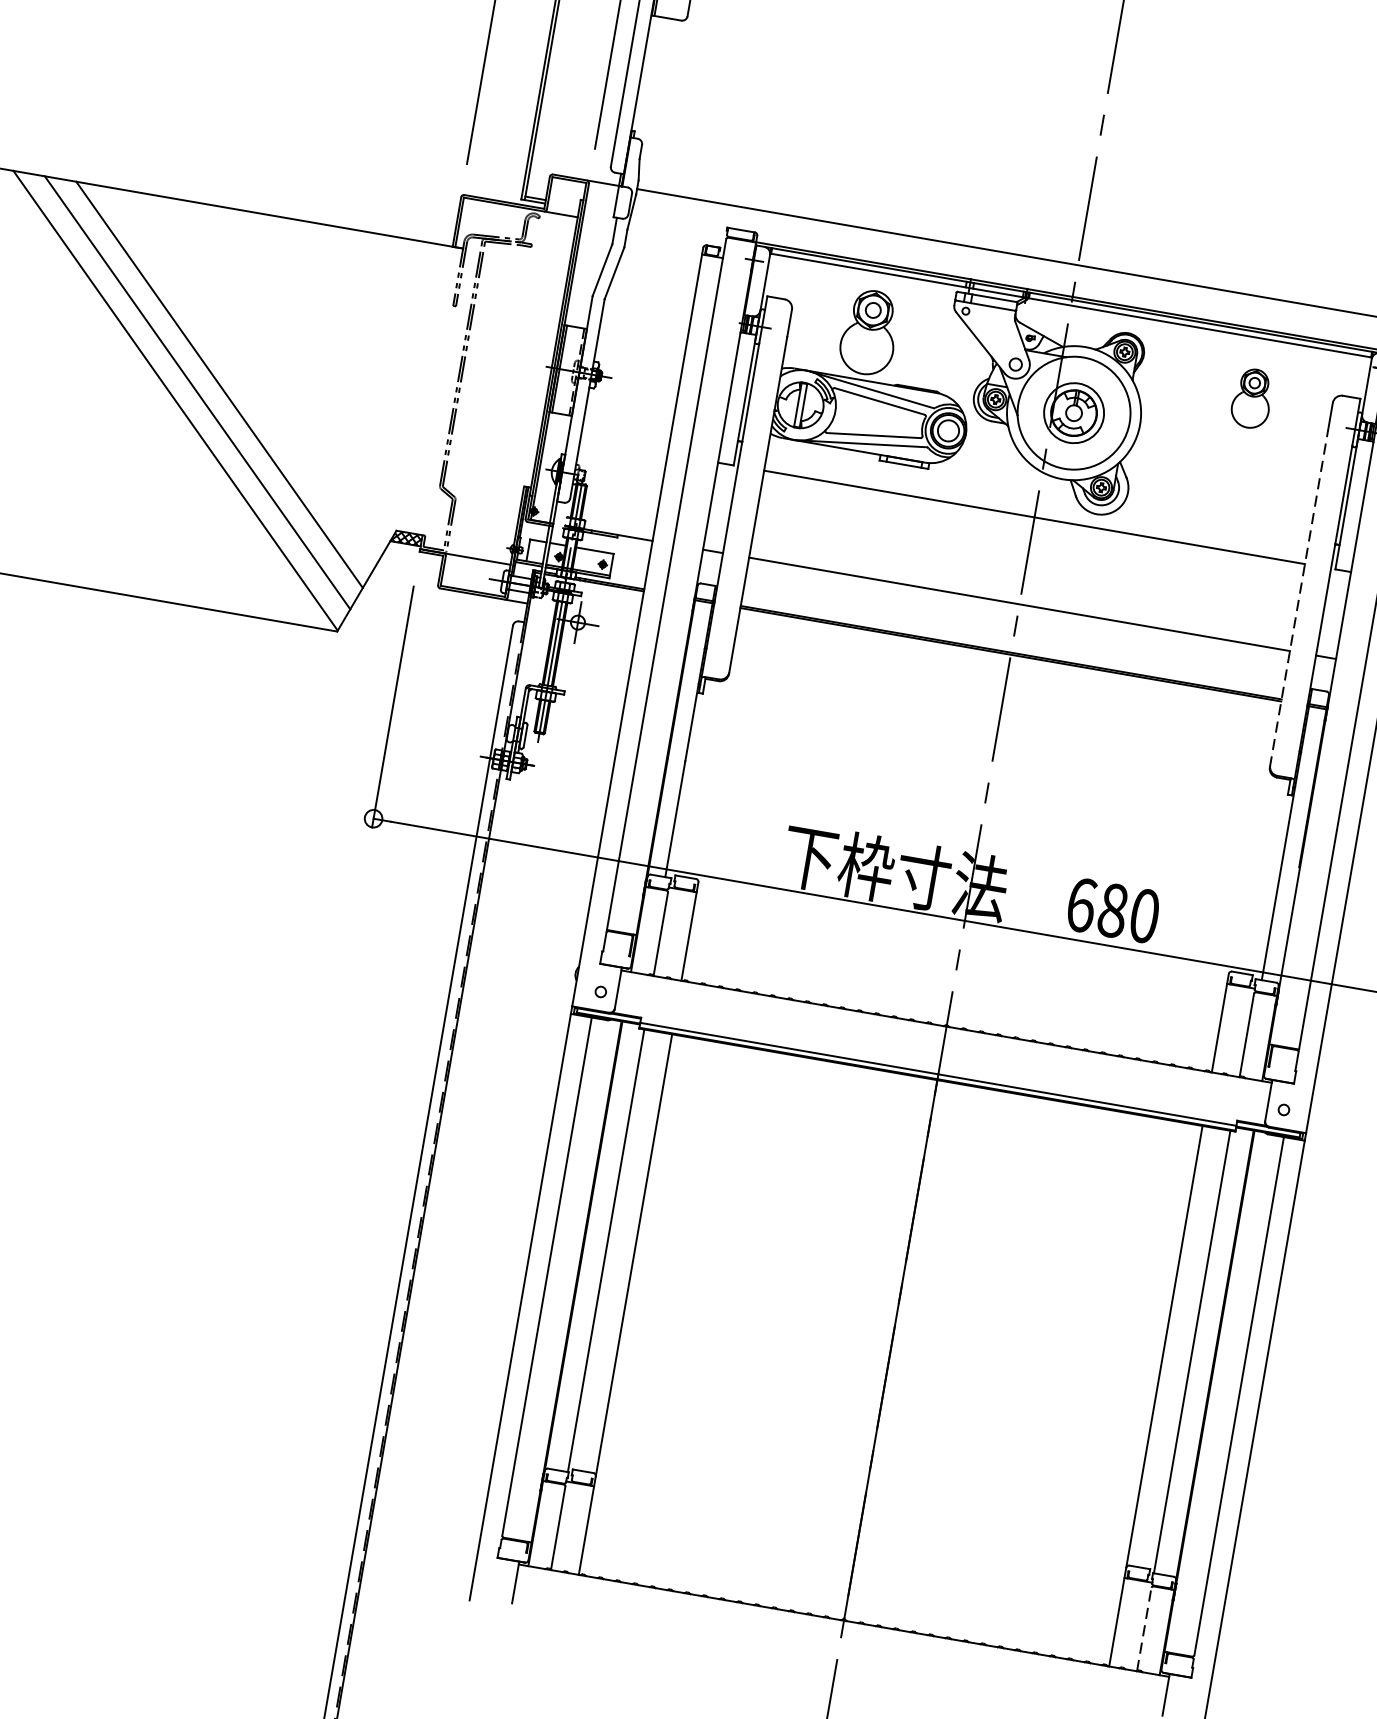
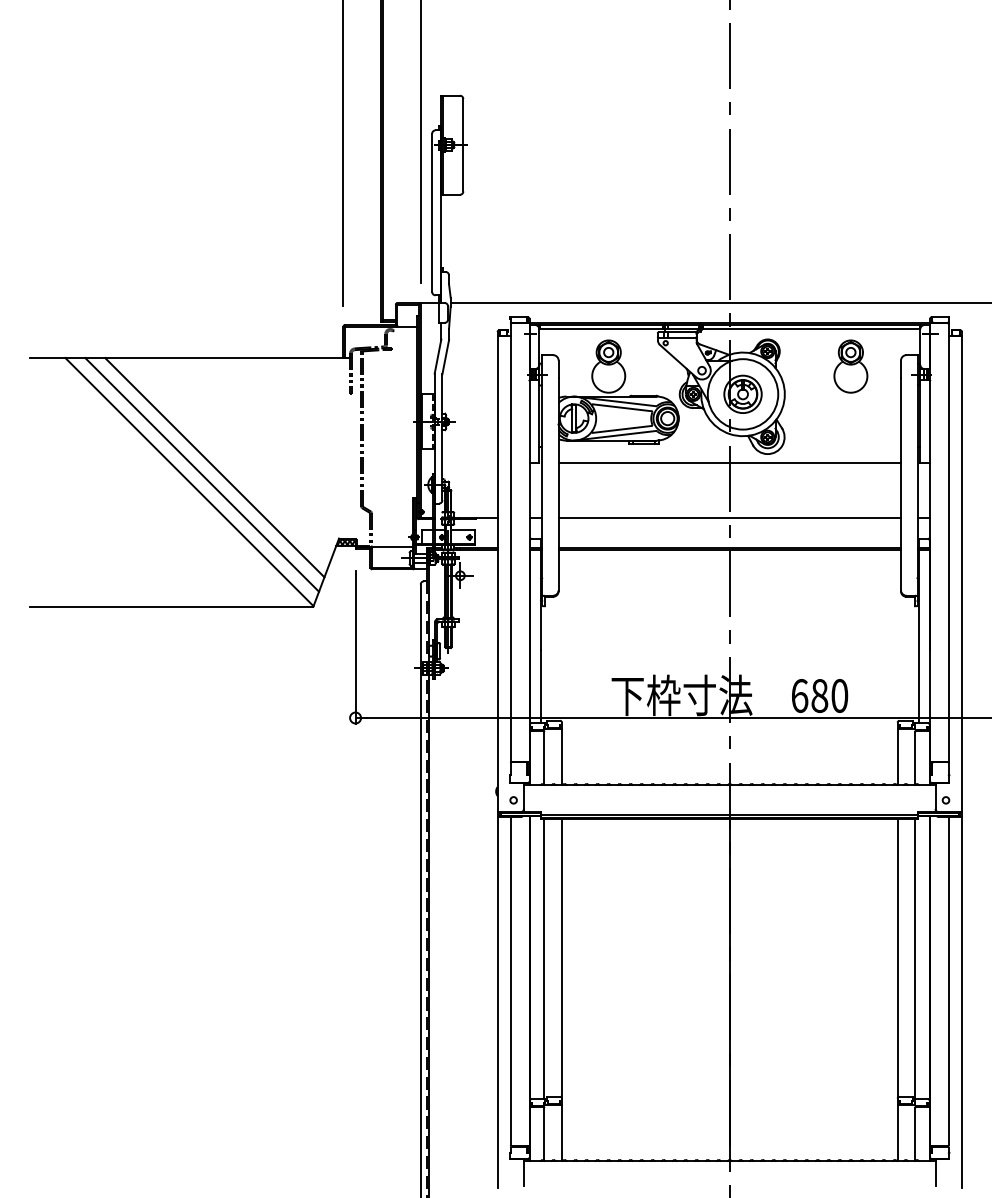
part: (1251, 398) -> (850, 366), size x1.43
line: (1298, 598) -> (900, 484), dashed -> solid
line: (1144, 1627) -> (915, 1133), dashed -> solid

